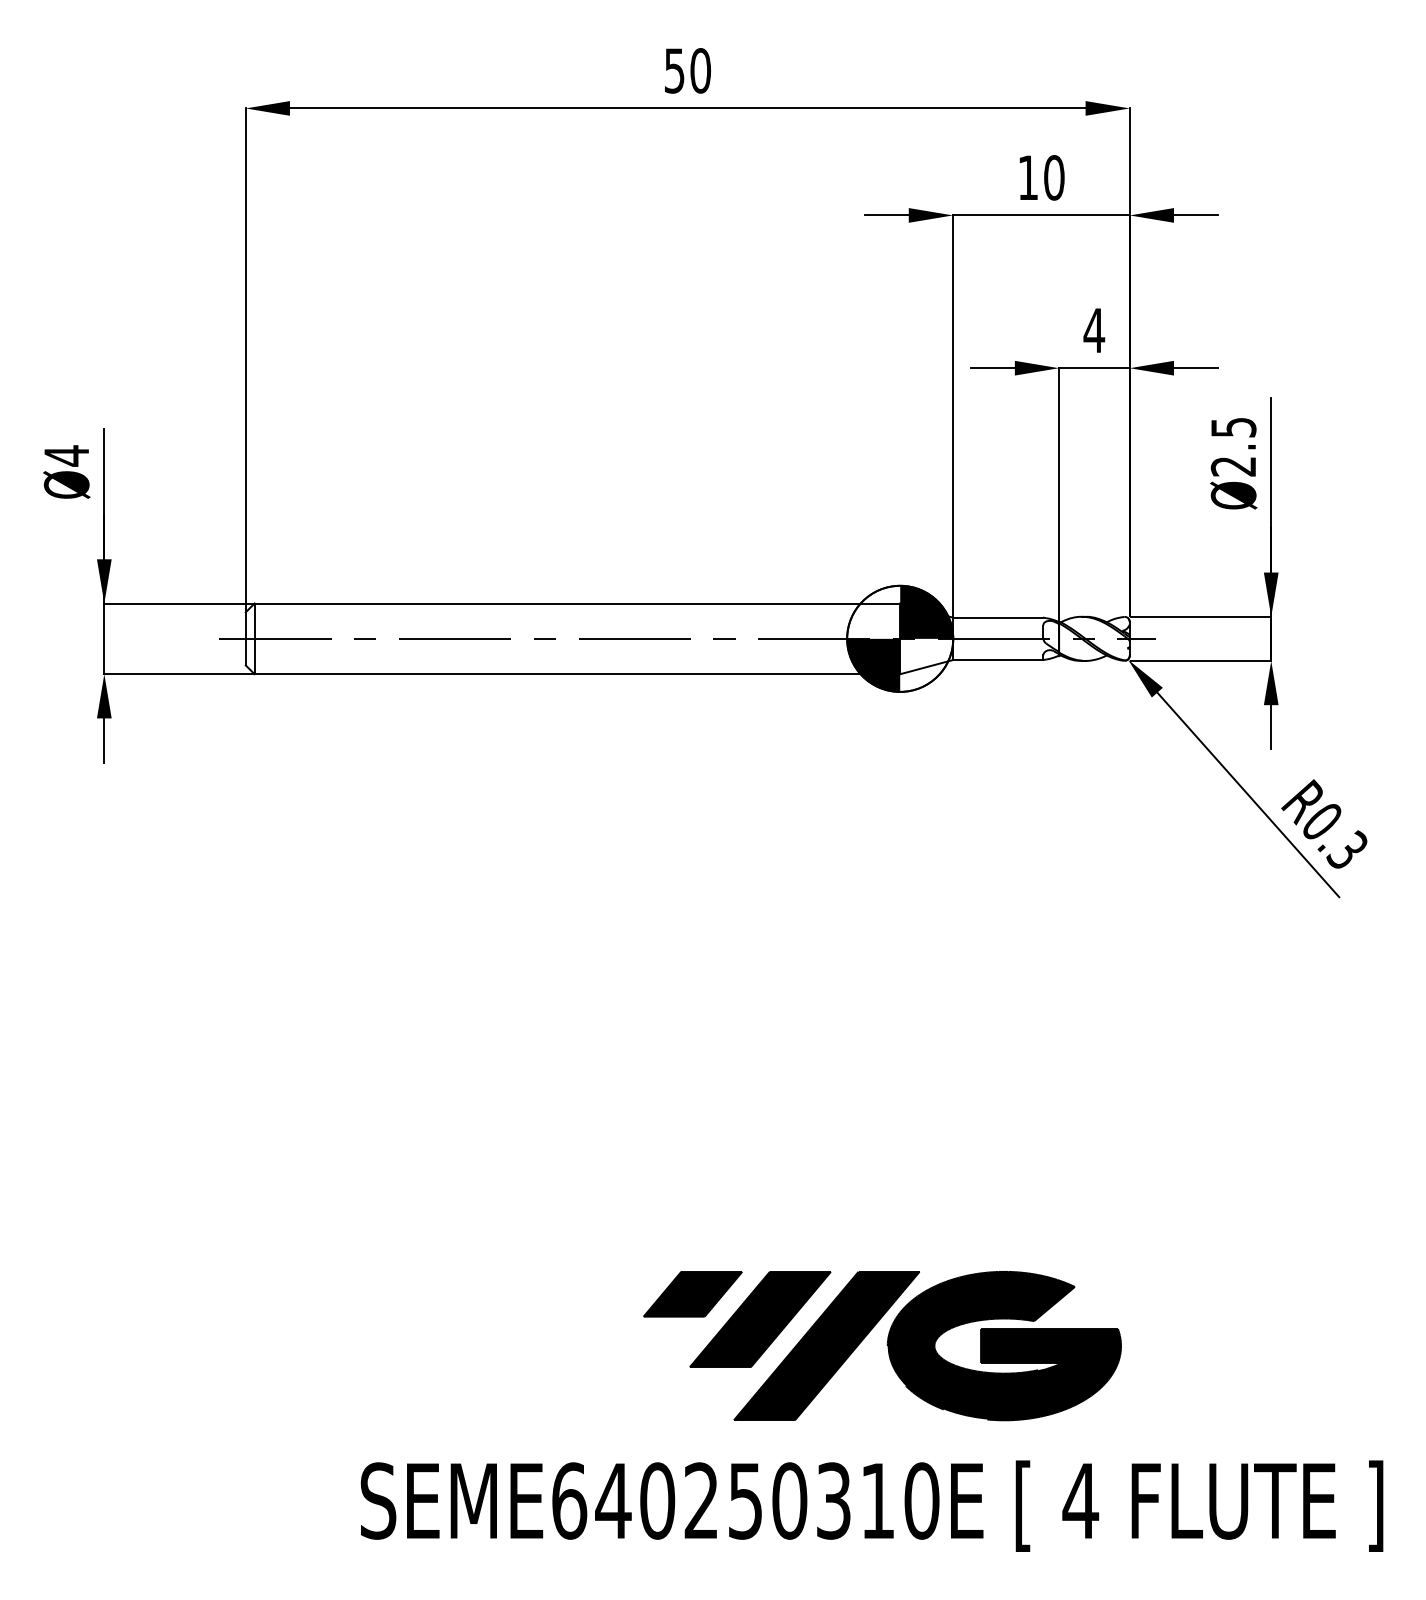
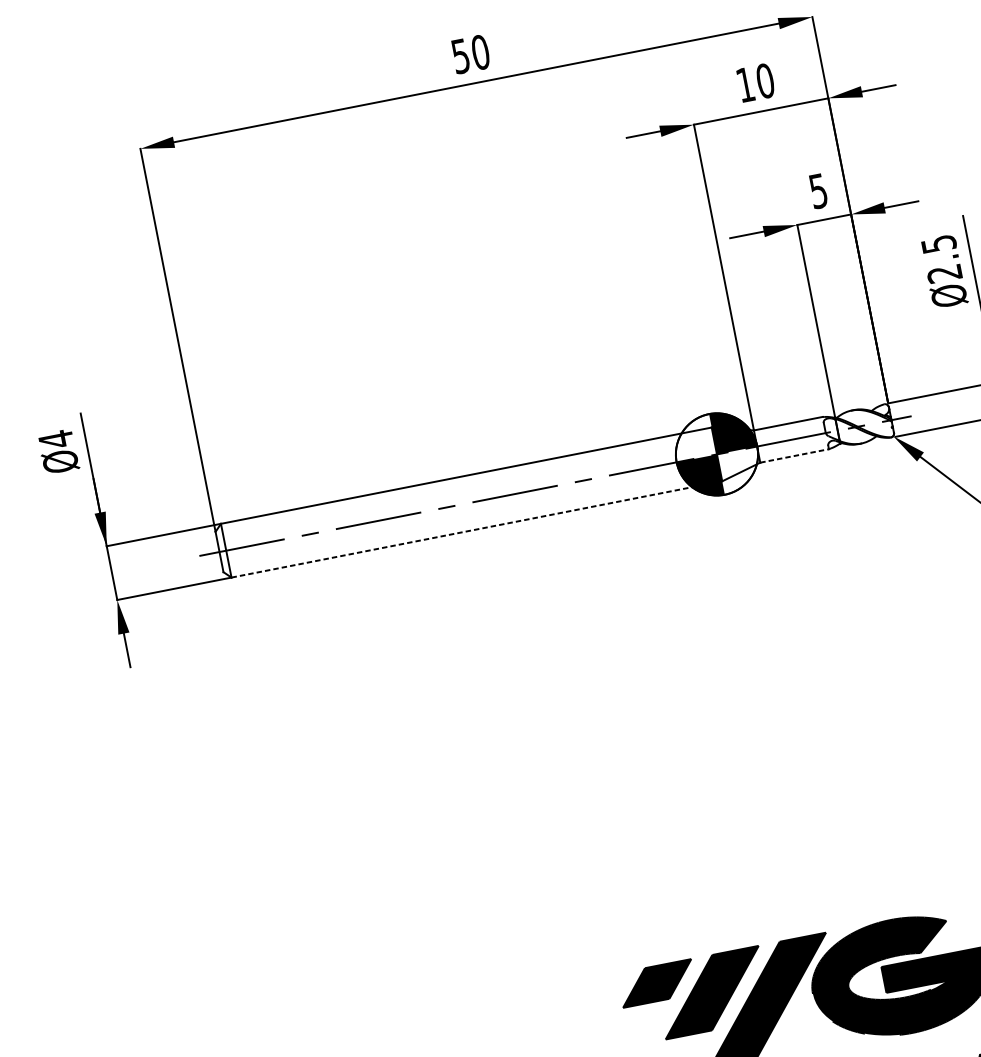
text: (1094, 330) -> (818, 191), 4 -> 5
line: (998, 660) -> (794, 456), solid -> dashed
line: (577, 674) -> (477, 529), solid -> dashed

